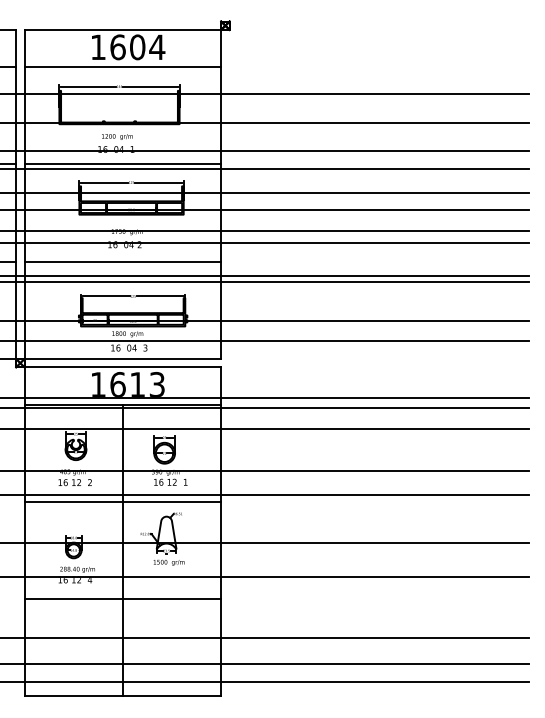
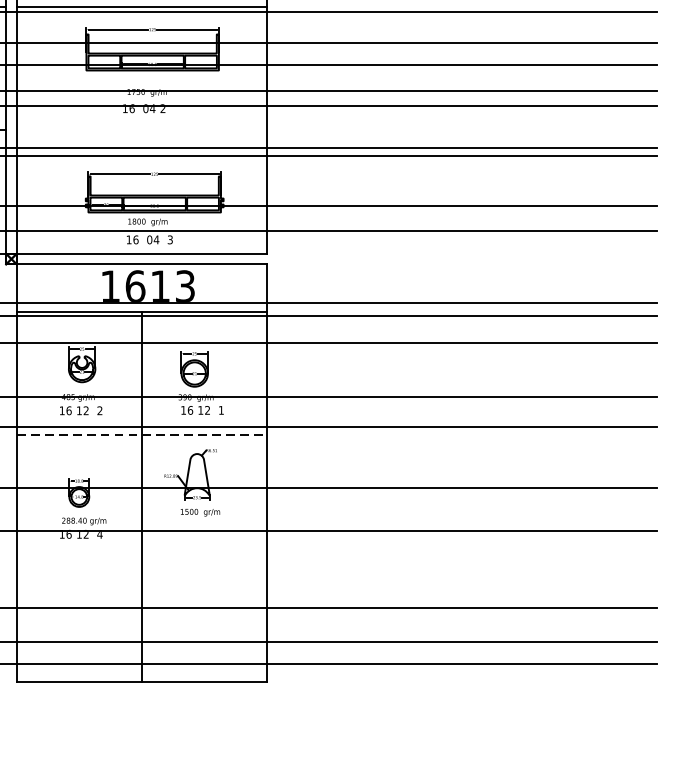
line: (122, 261) -> (141, 129), removed
line: (123, 501) -> (142, 434), solid -> dashed
line: (122, 599) -> (141, 559), removed

